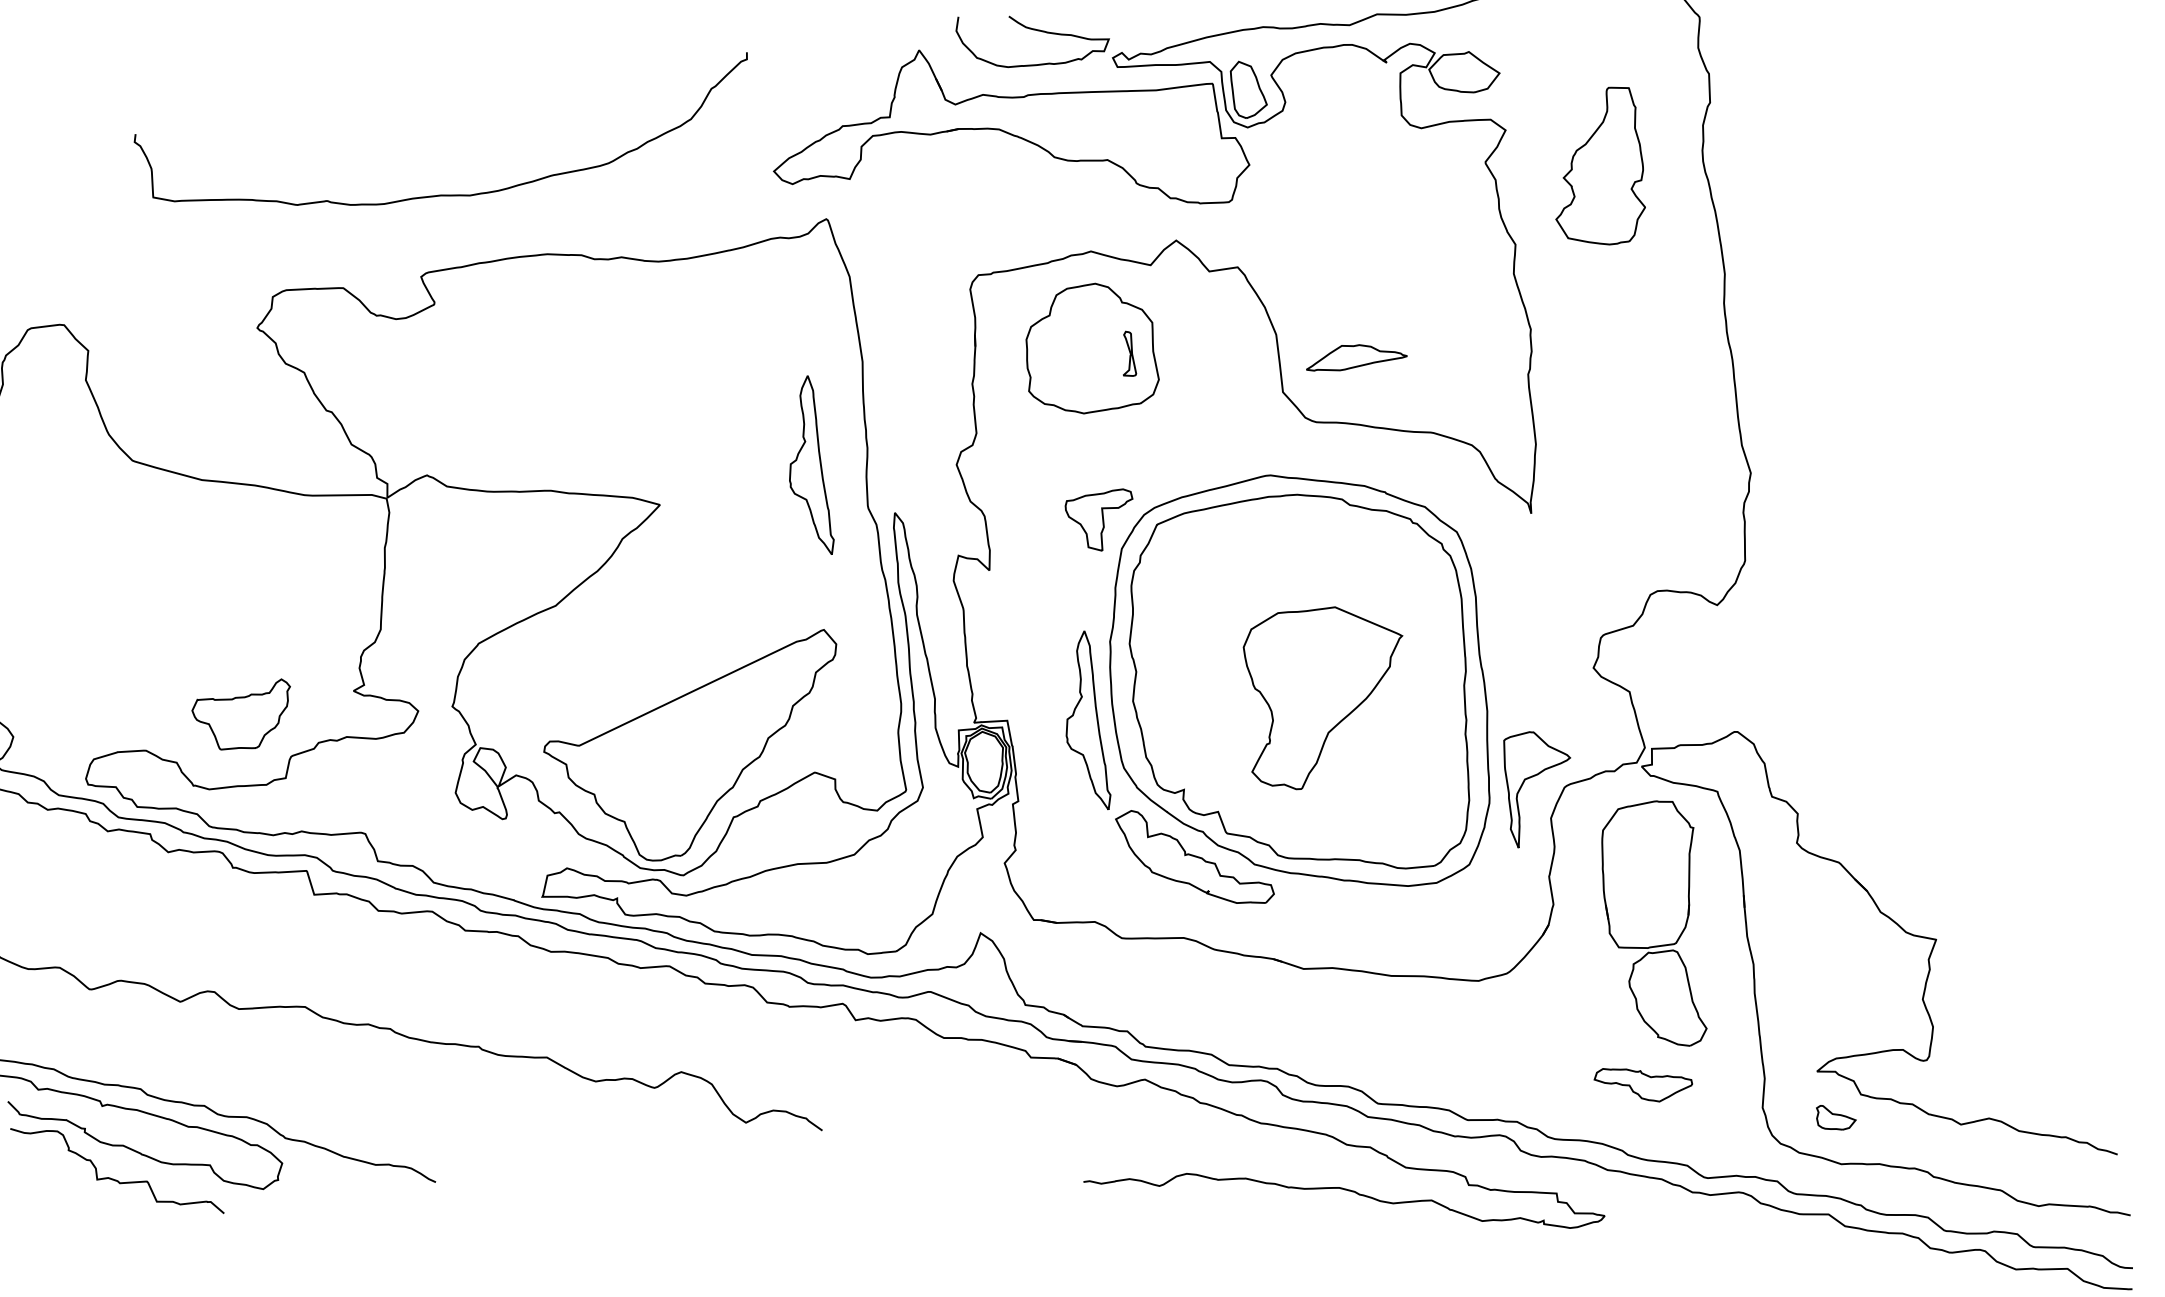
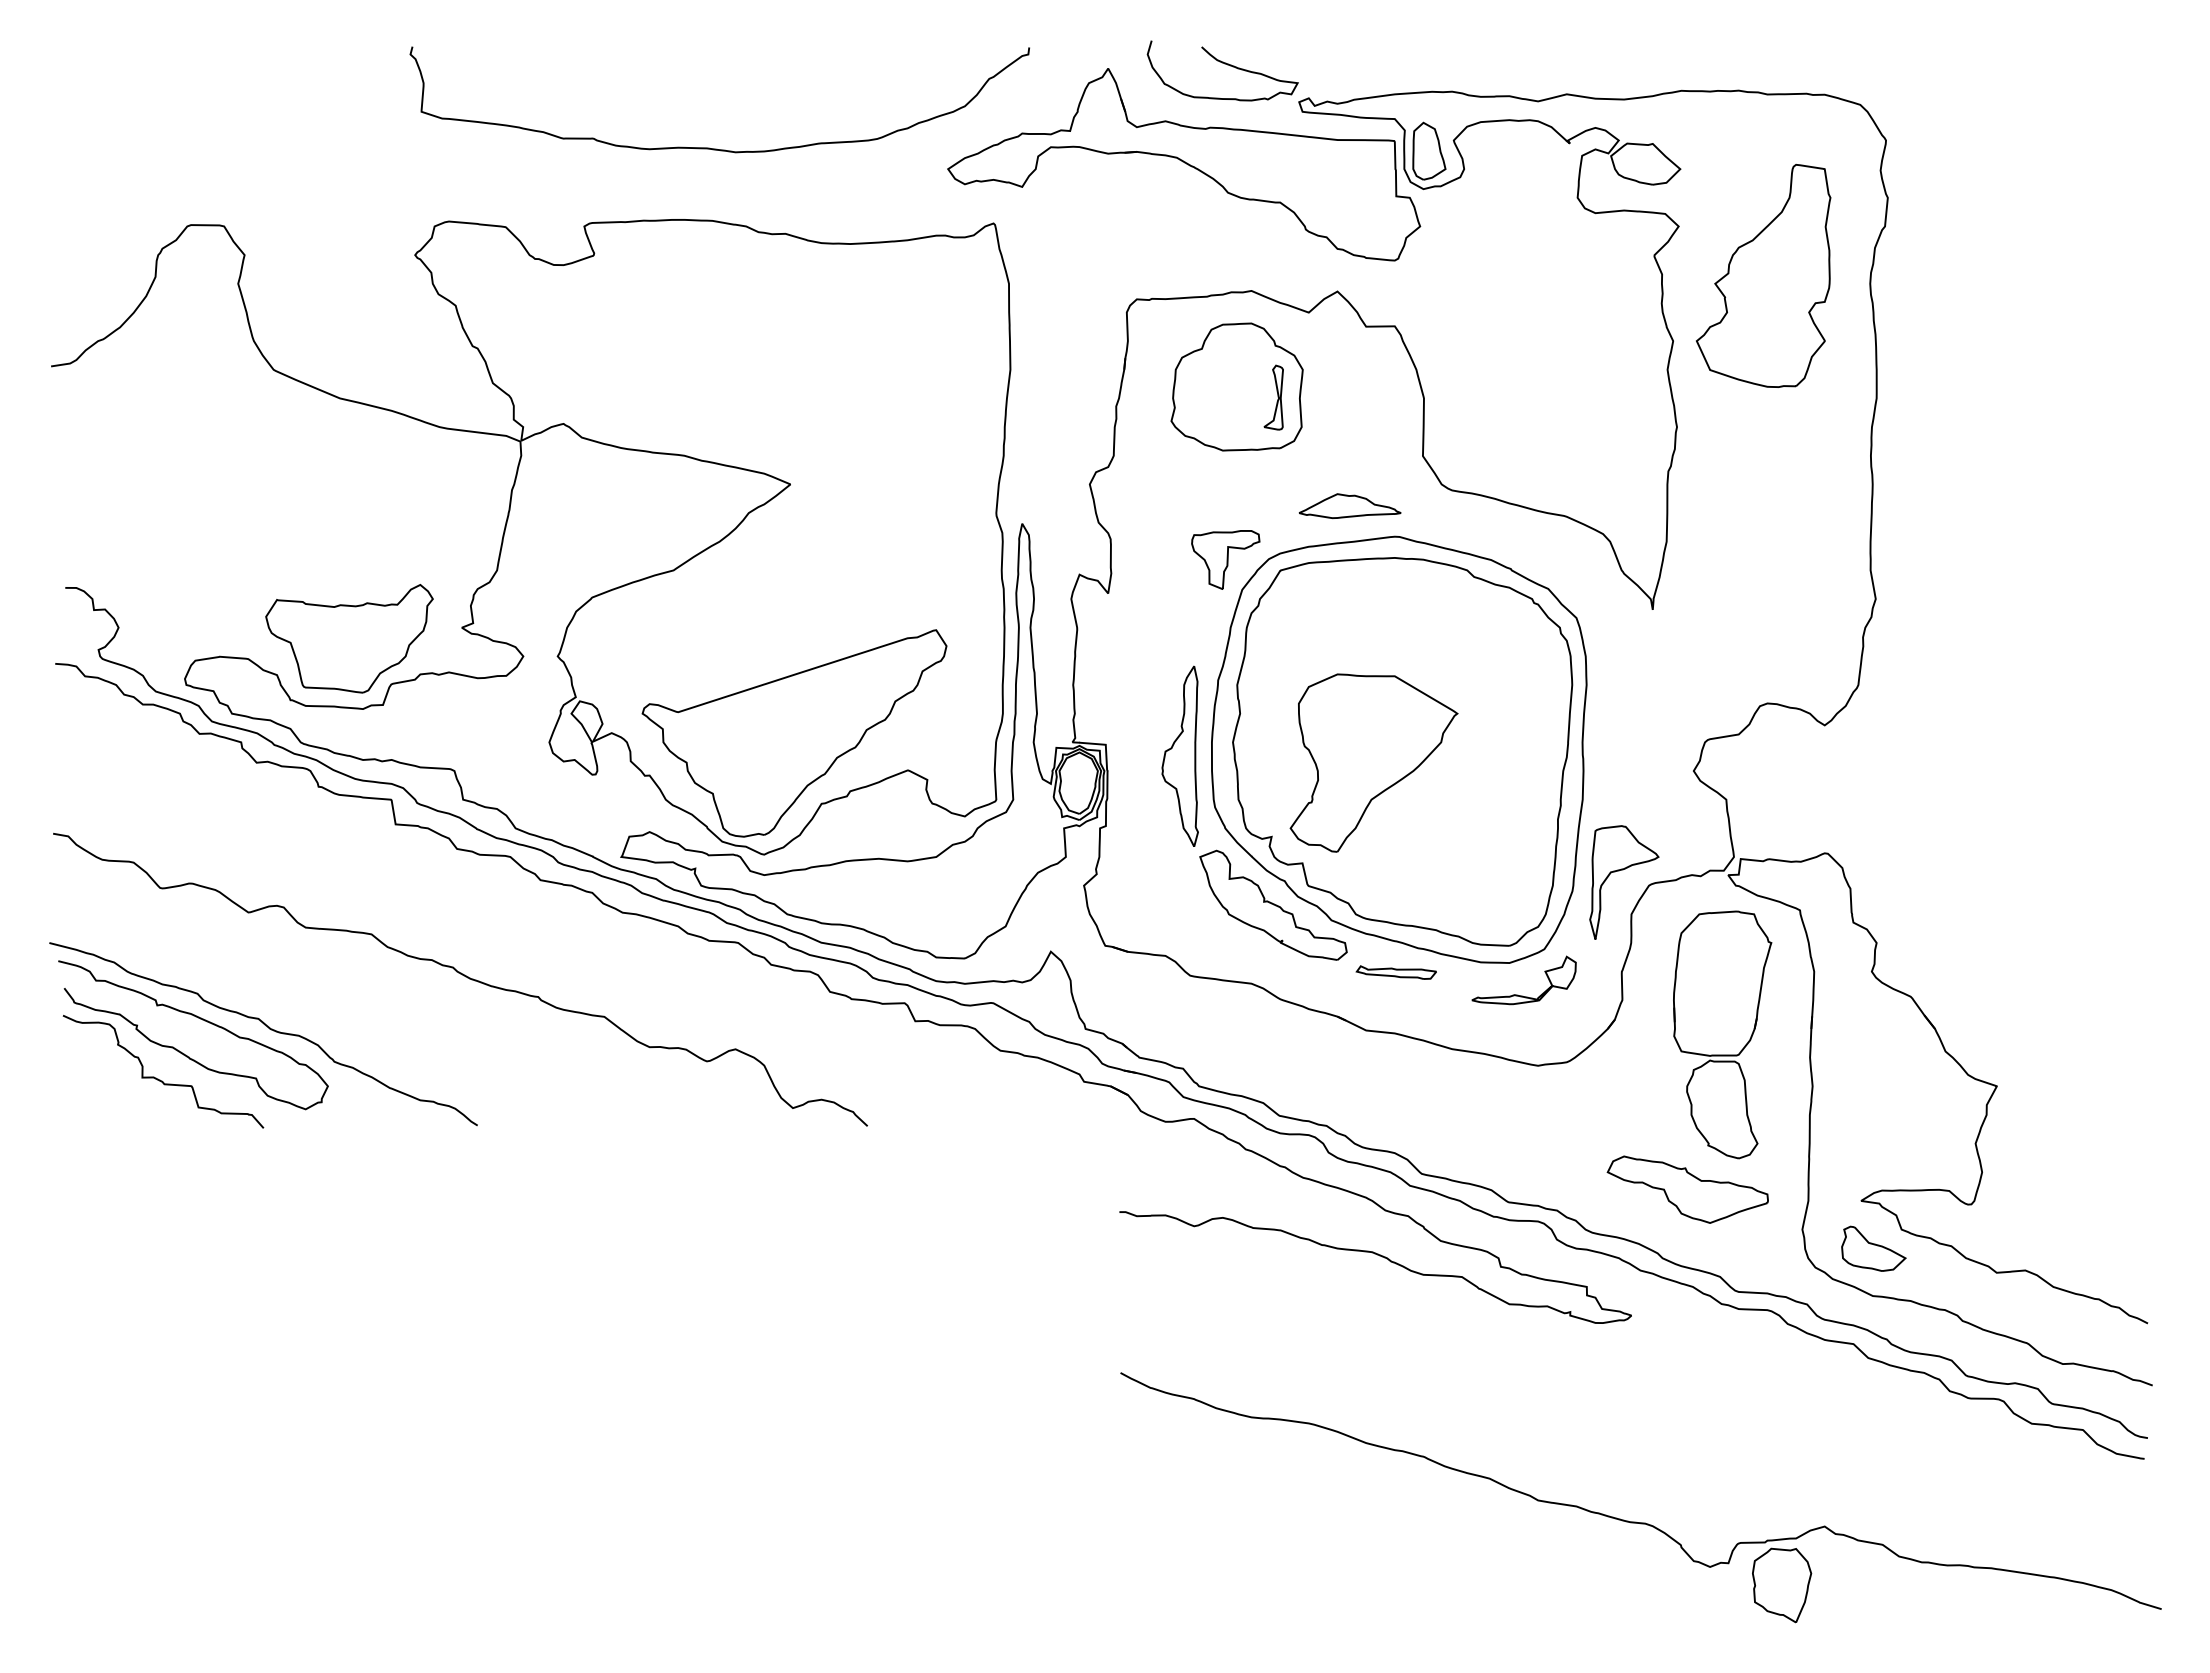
part: (1596, 167) -> (1763, 275), size x1.43
curve: (443, 194) -> (709, 147), moved
part: (1127, 354) -> (1273, 397), size x1.43
part: (1355, 356) -> (1349, 506), moved
part: (805, 466) -> (939, 465), removed
part: (1325, 695) -> (1373, 762), moved
part: (243, 716) -> (349, 638), size x1.67
part: (1324, 907) -> (1395, 972), added
part: (1453, 913) -> (1522, 995), added
part: (1643, 1083) -> (1687, 1189), size x1.67
part: (1835, 1117) -> (1873, 1248), size x1.67

